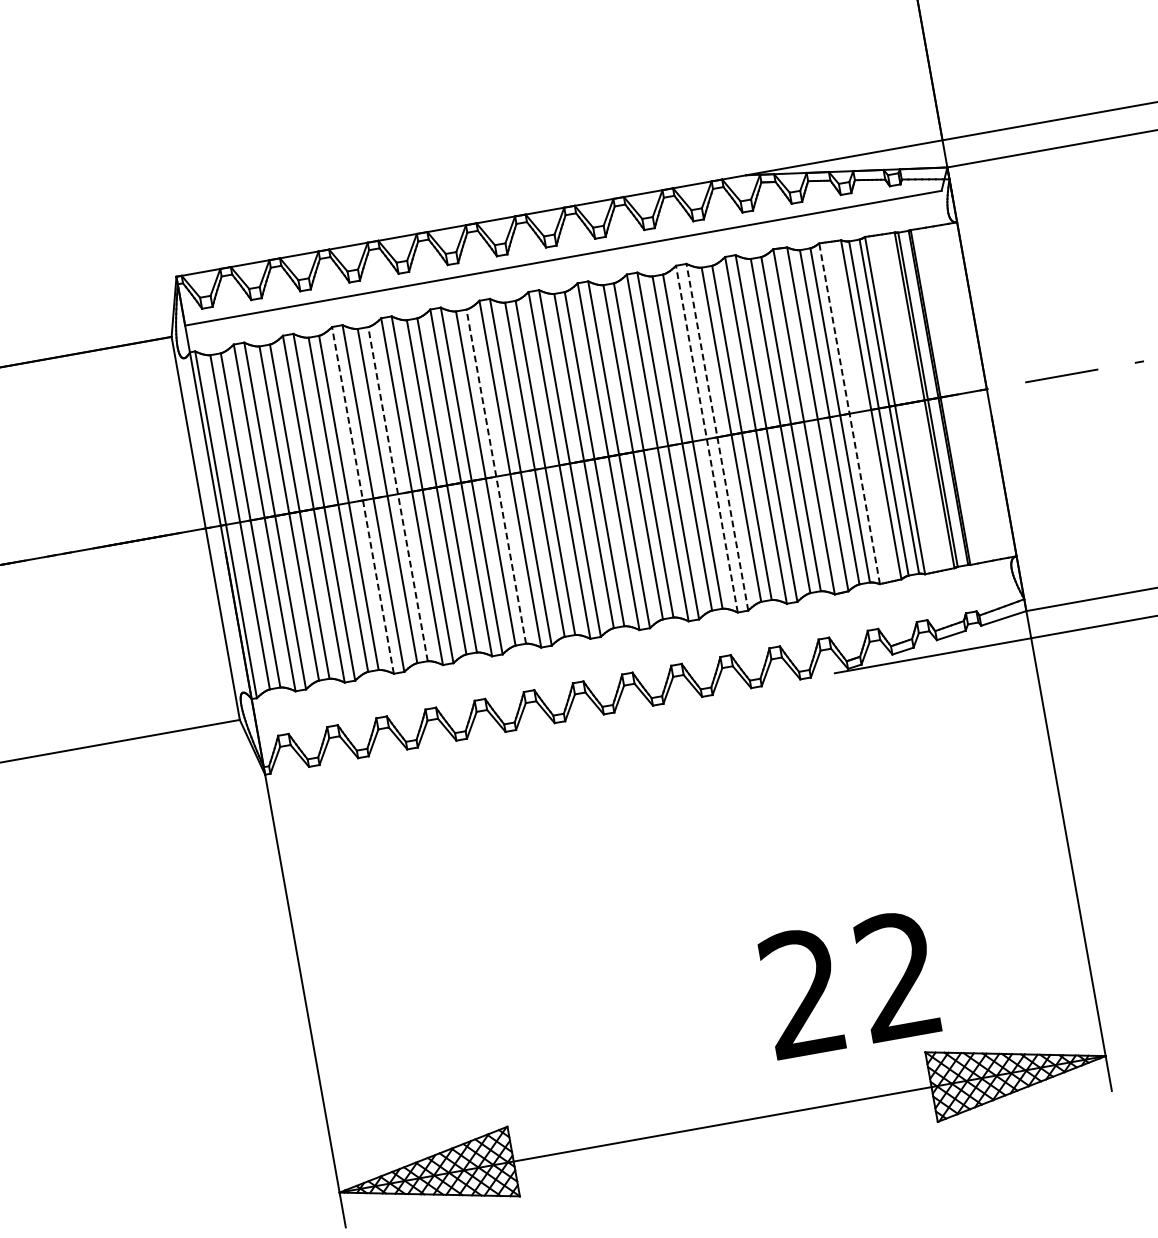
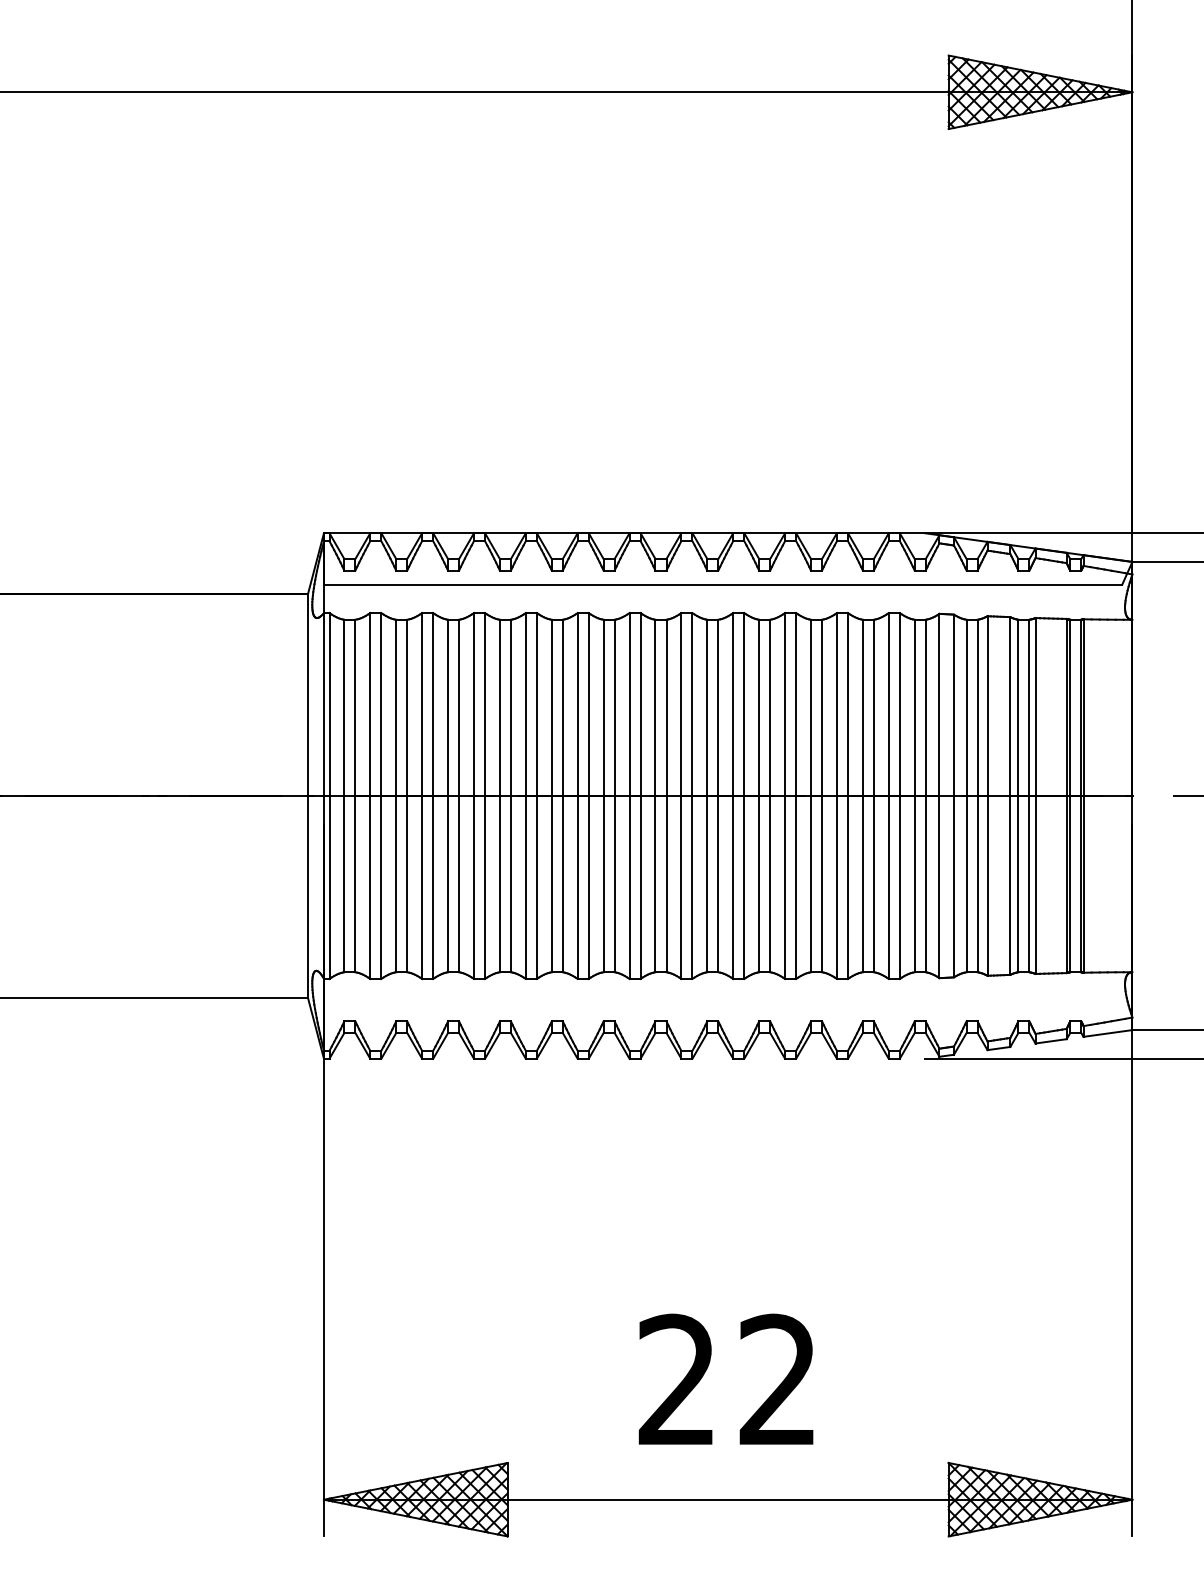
line: (849, 414) -> (987, 796), dashed -> solid
line: (717, 437) -> (848, 796), dashed -> solid
line: (706, 439) -> (836, 796), dashed -> solid
line: (496, 476) -> (614, 795), dashed -> solid
line: (397, 493) -> (510, 795), dashed -> solid
line: (362, 500) -> (473, 796), dashed -> solid
text: (848, 983) -> (725, 1378), moved

